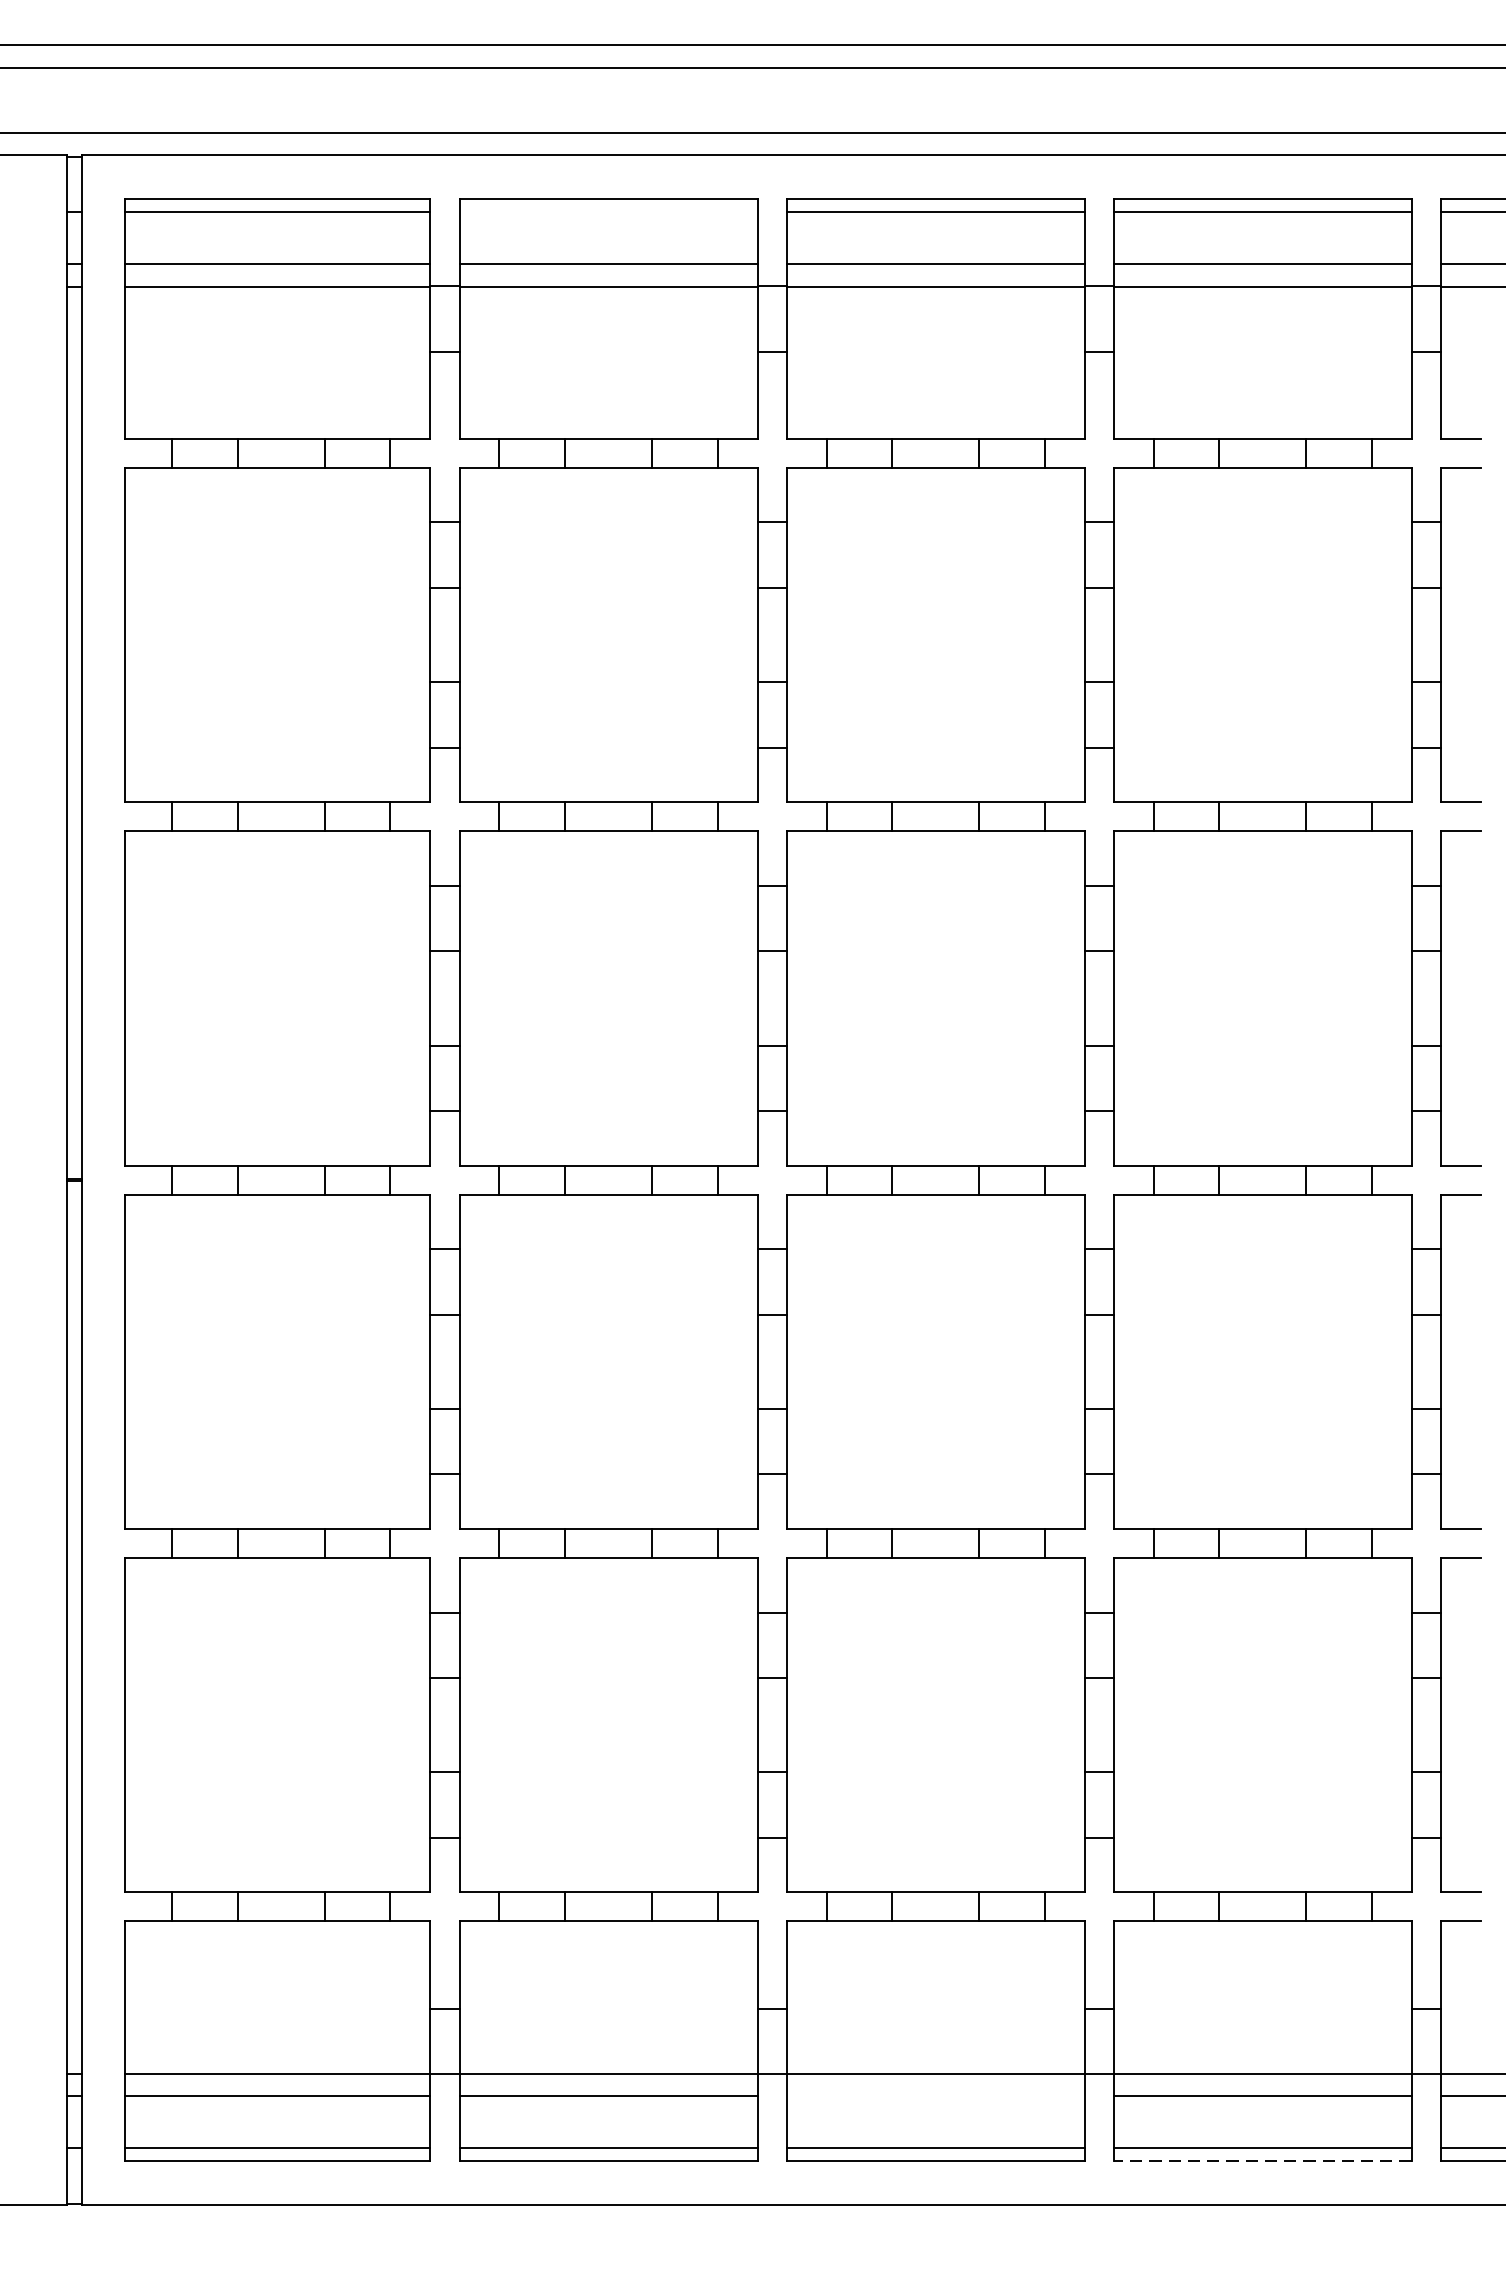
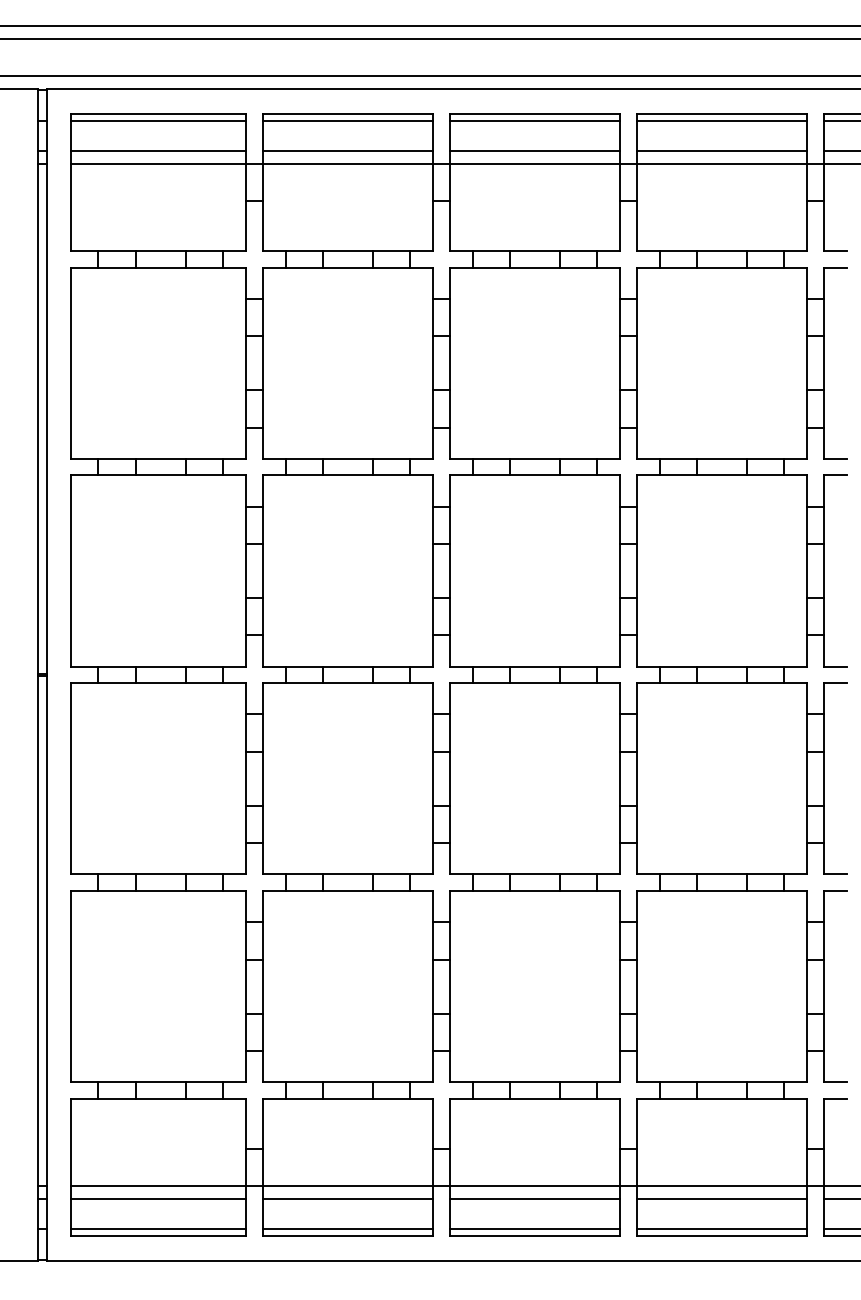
line: (607, 212) -> (347, 121), added
line: (934, 2095) -> (534, 1198), added
line: (1261, 2162) -> (721, 1236), dashed -> solid

